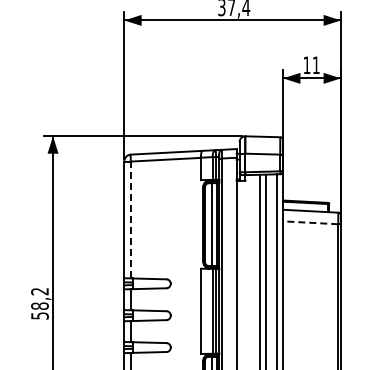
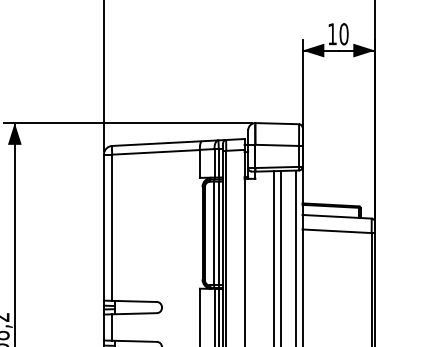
text: (315, 65) -> (343, 34), 11 -> 10
line: (130, 219) -> (111, 227), dashed -> solid
line: (310, 222) -> (336, 230), dashed -> solid

